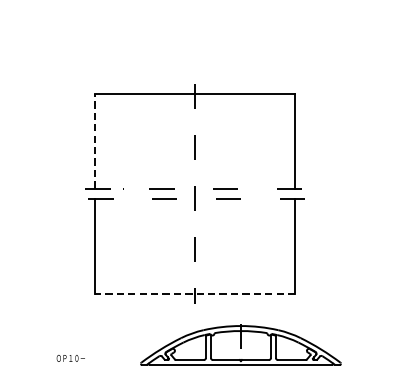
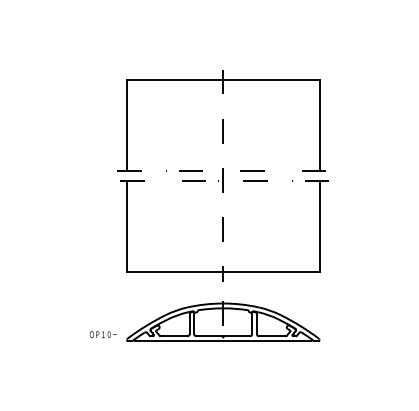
line: (94, 141) -> (126, 125), dashed -> solid
line: (194, 293) -> (222, 272), dashed -> solid
part: (241, 344) -> (223, 321), moved

